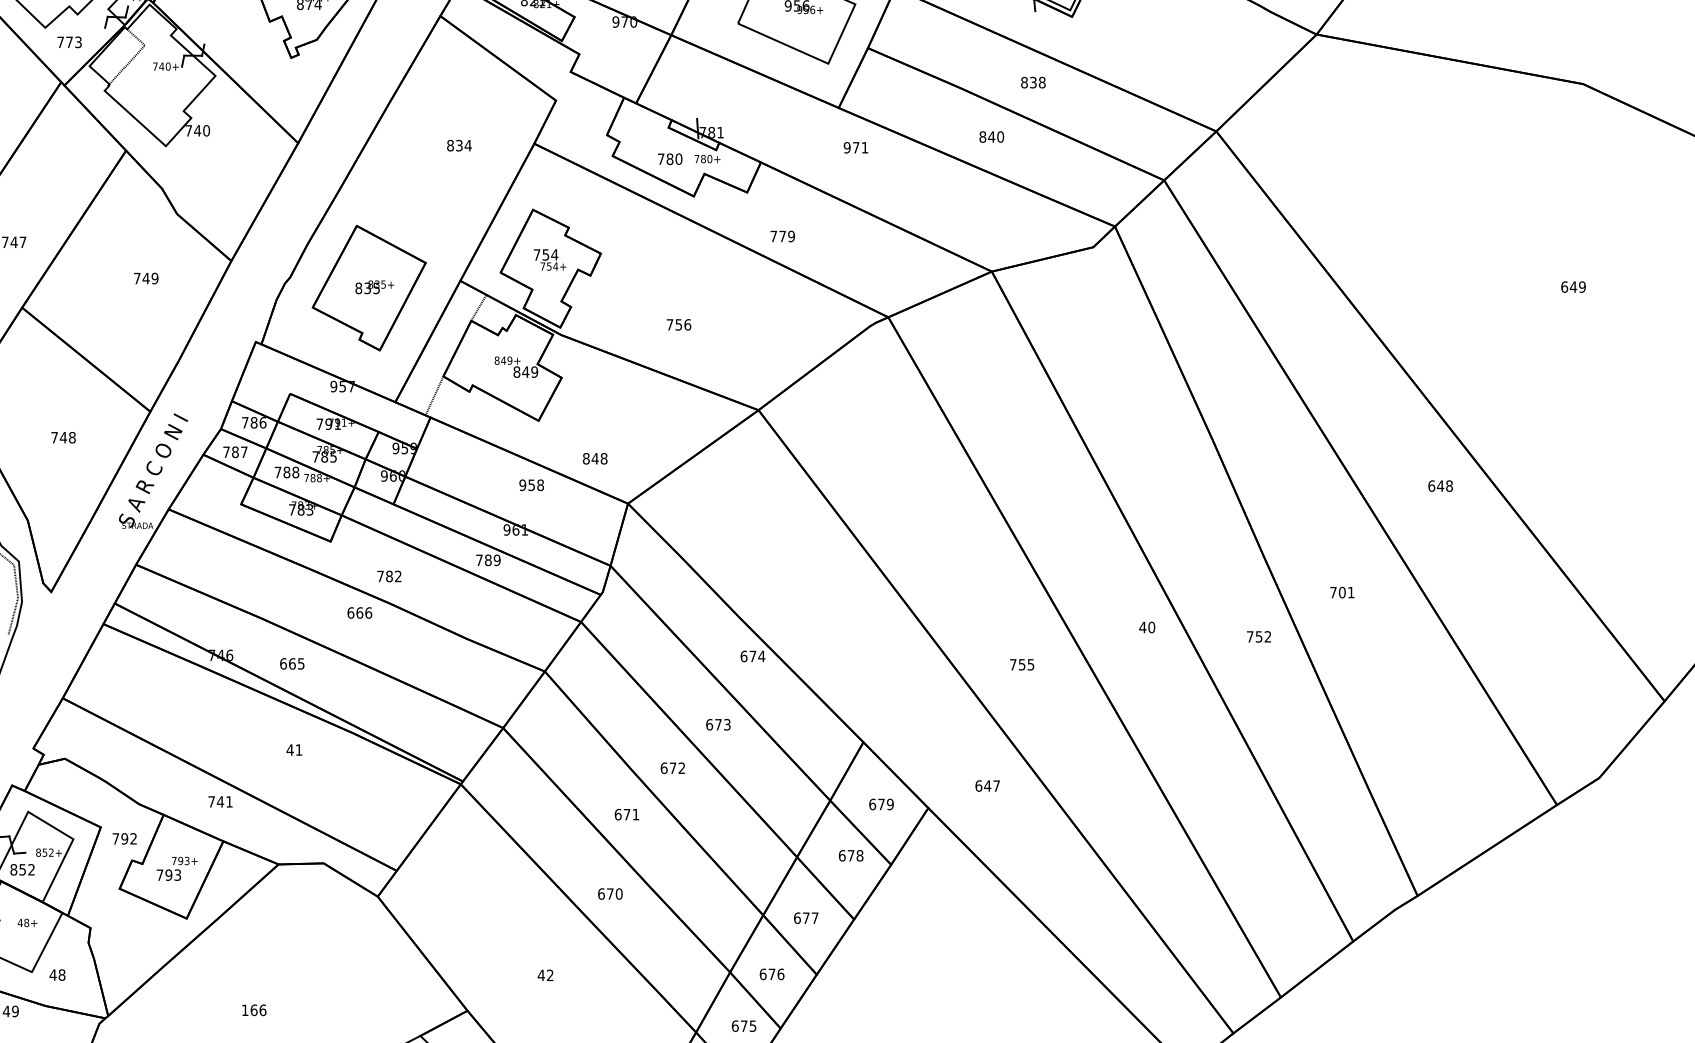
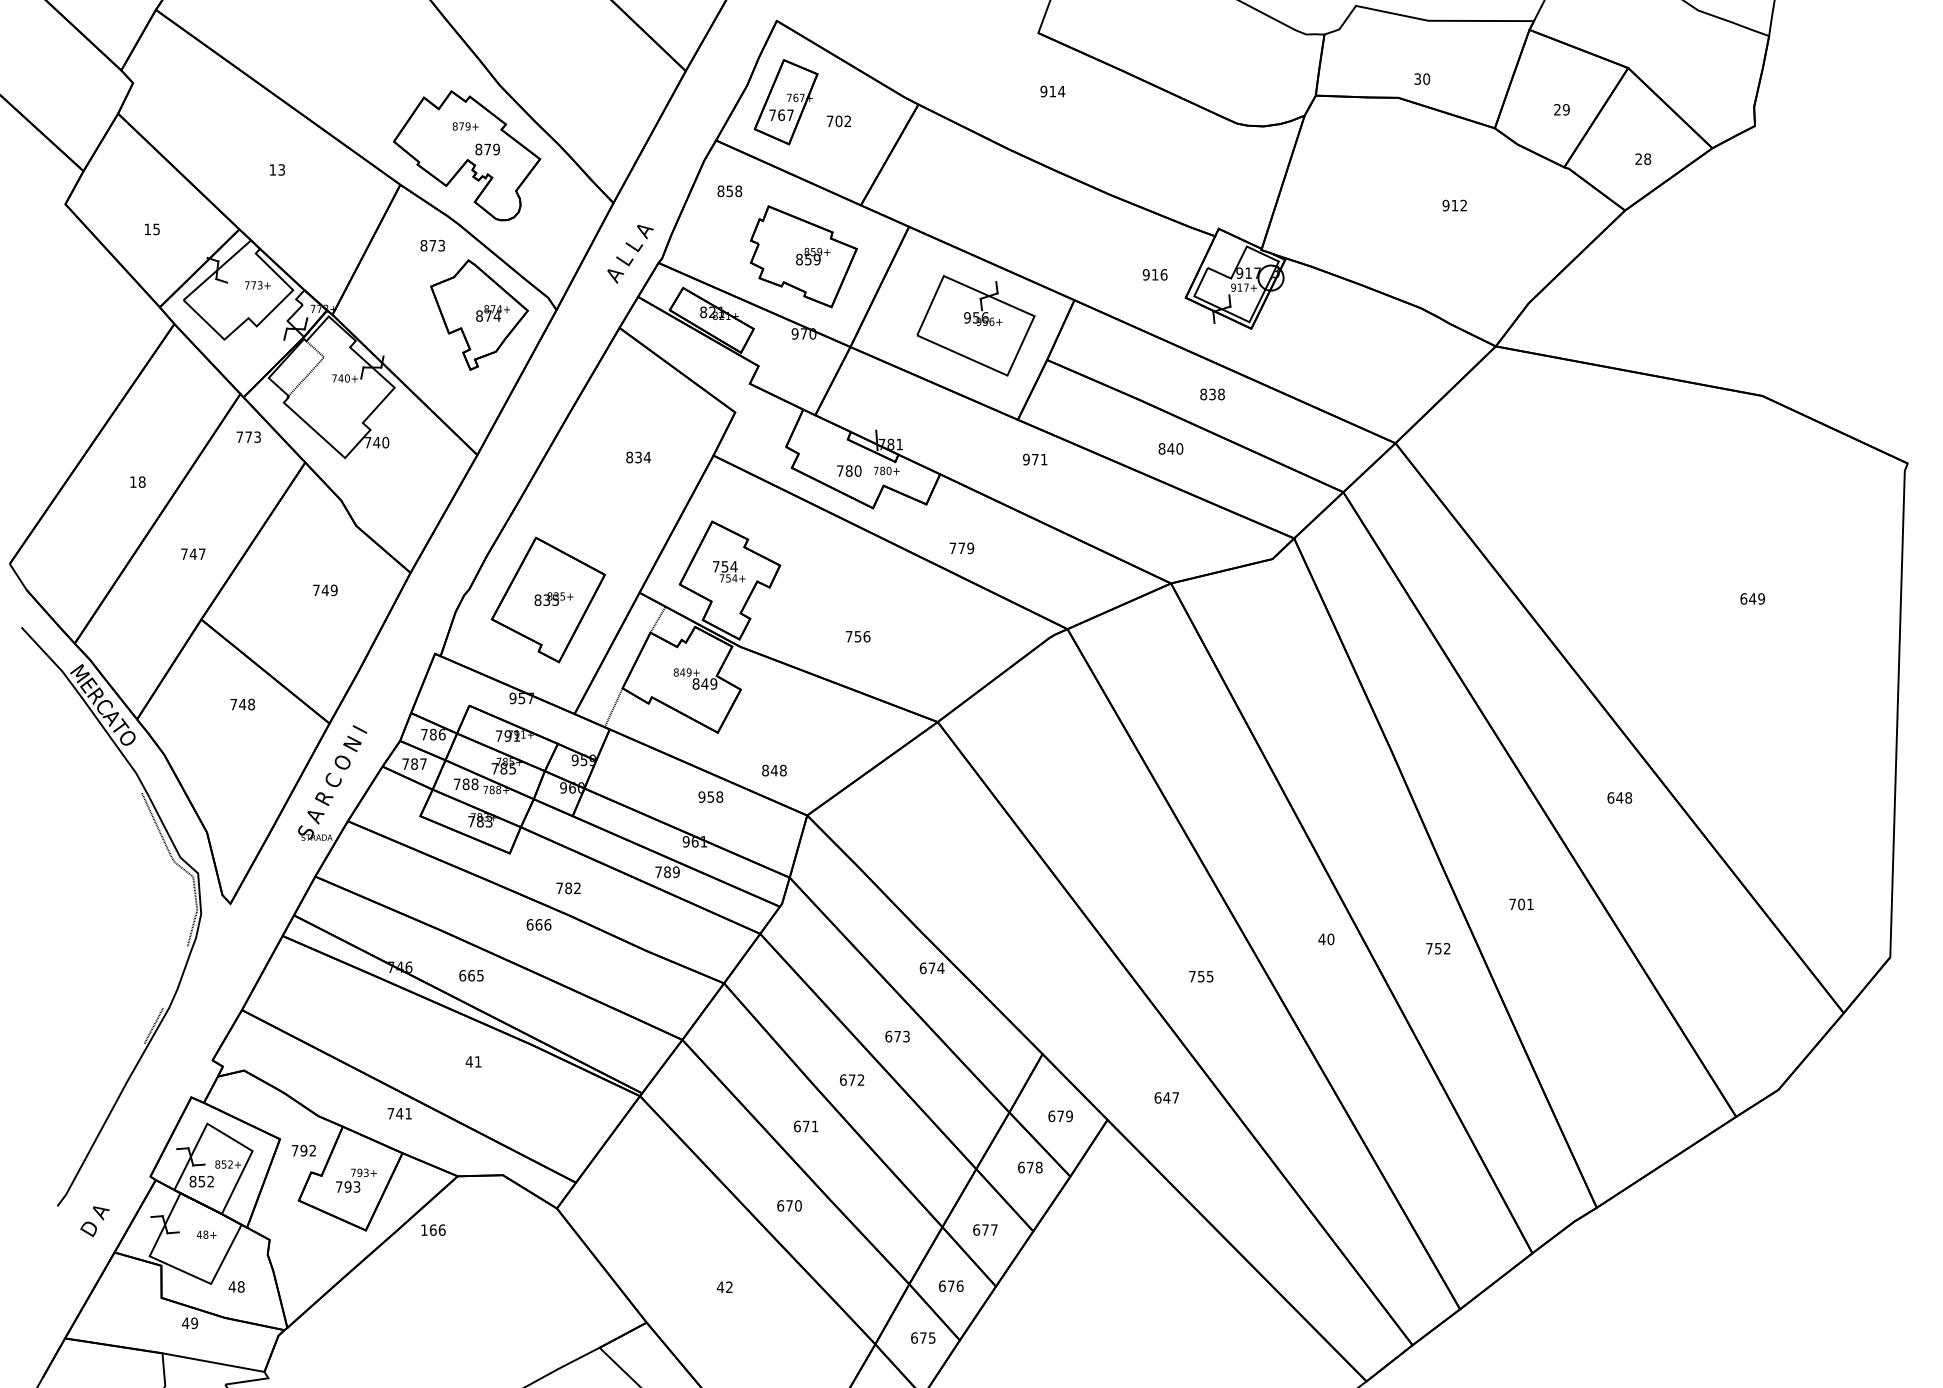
text: (69, 41) -> (248, 436), moved
text: (63, 437) -> (242, 704), moved
text: (254, 1009) -> (433, 1229), moved

